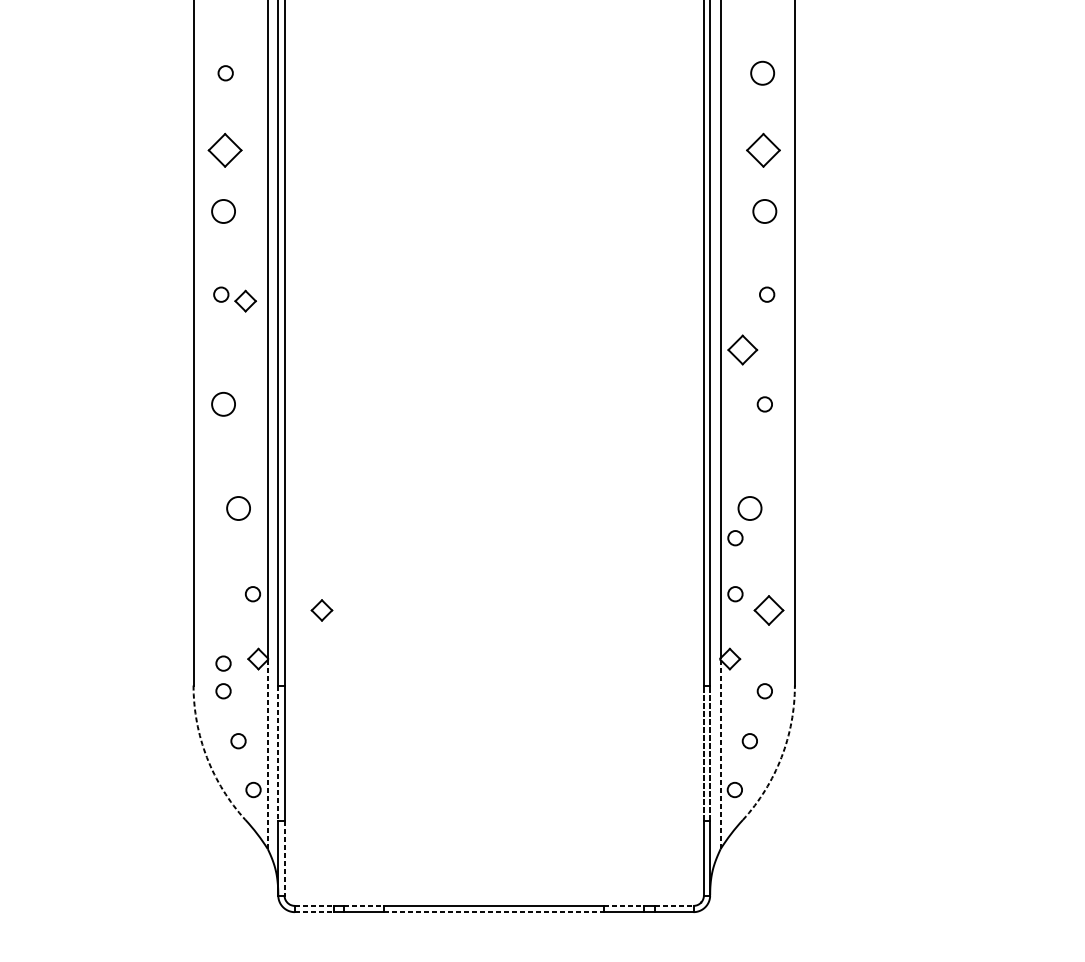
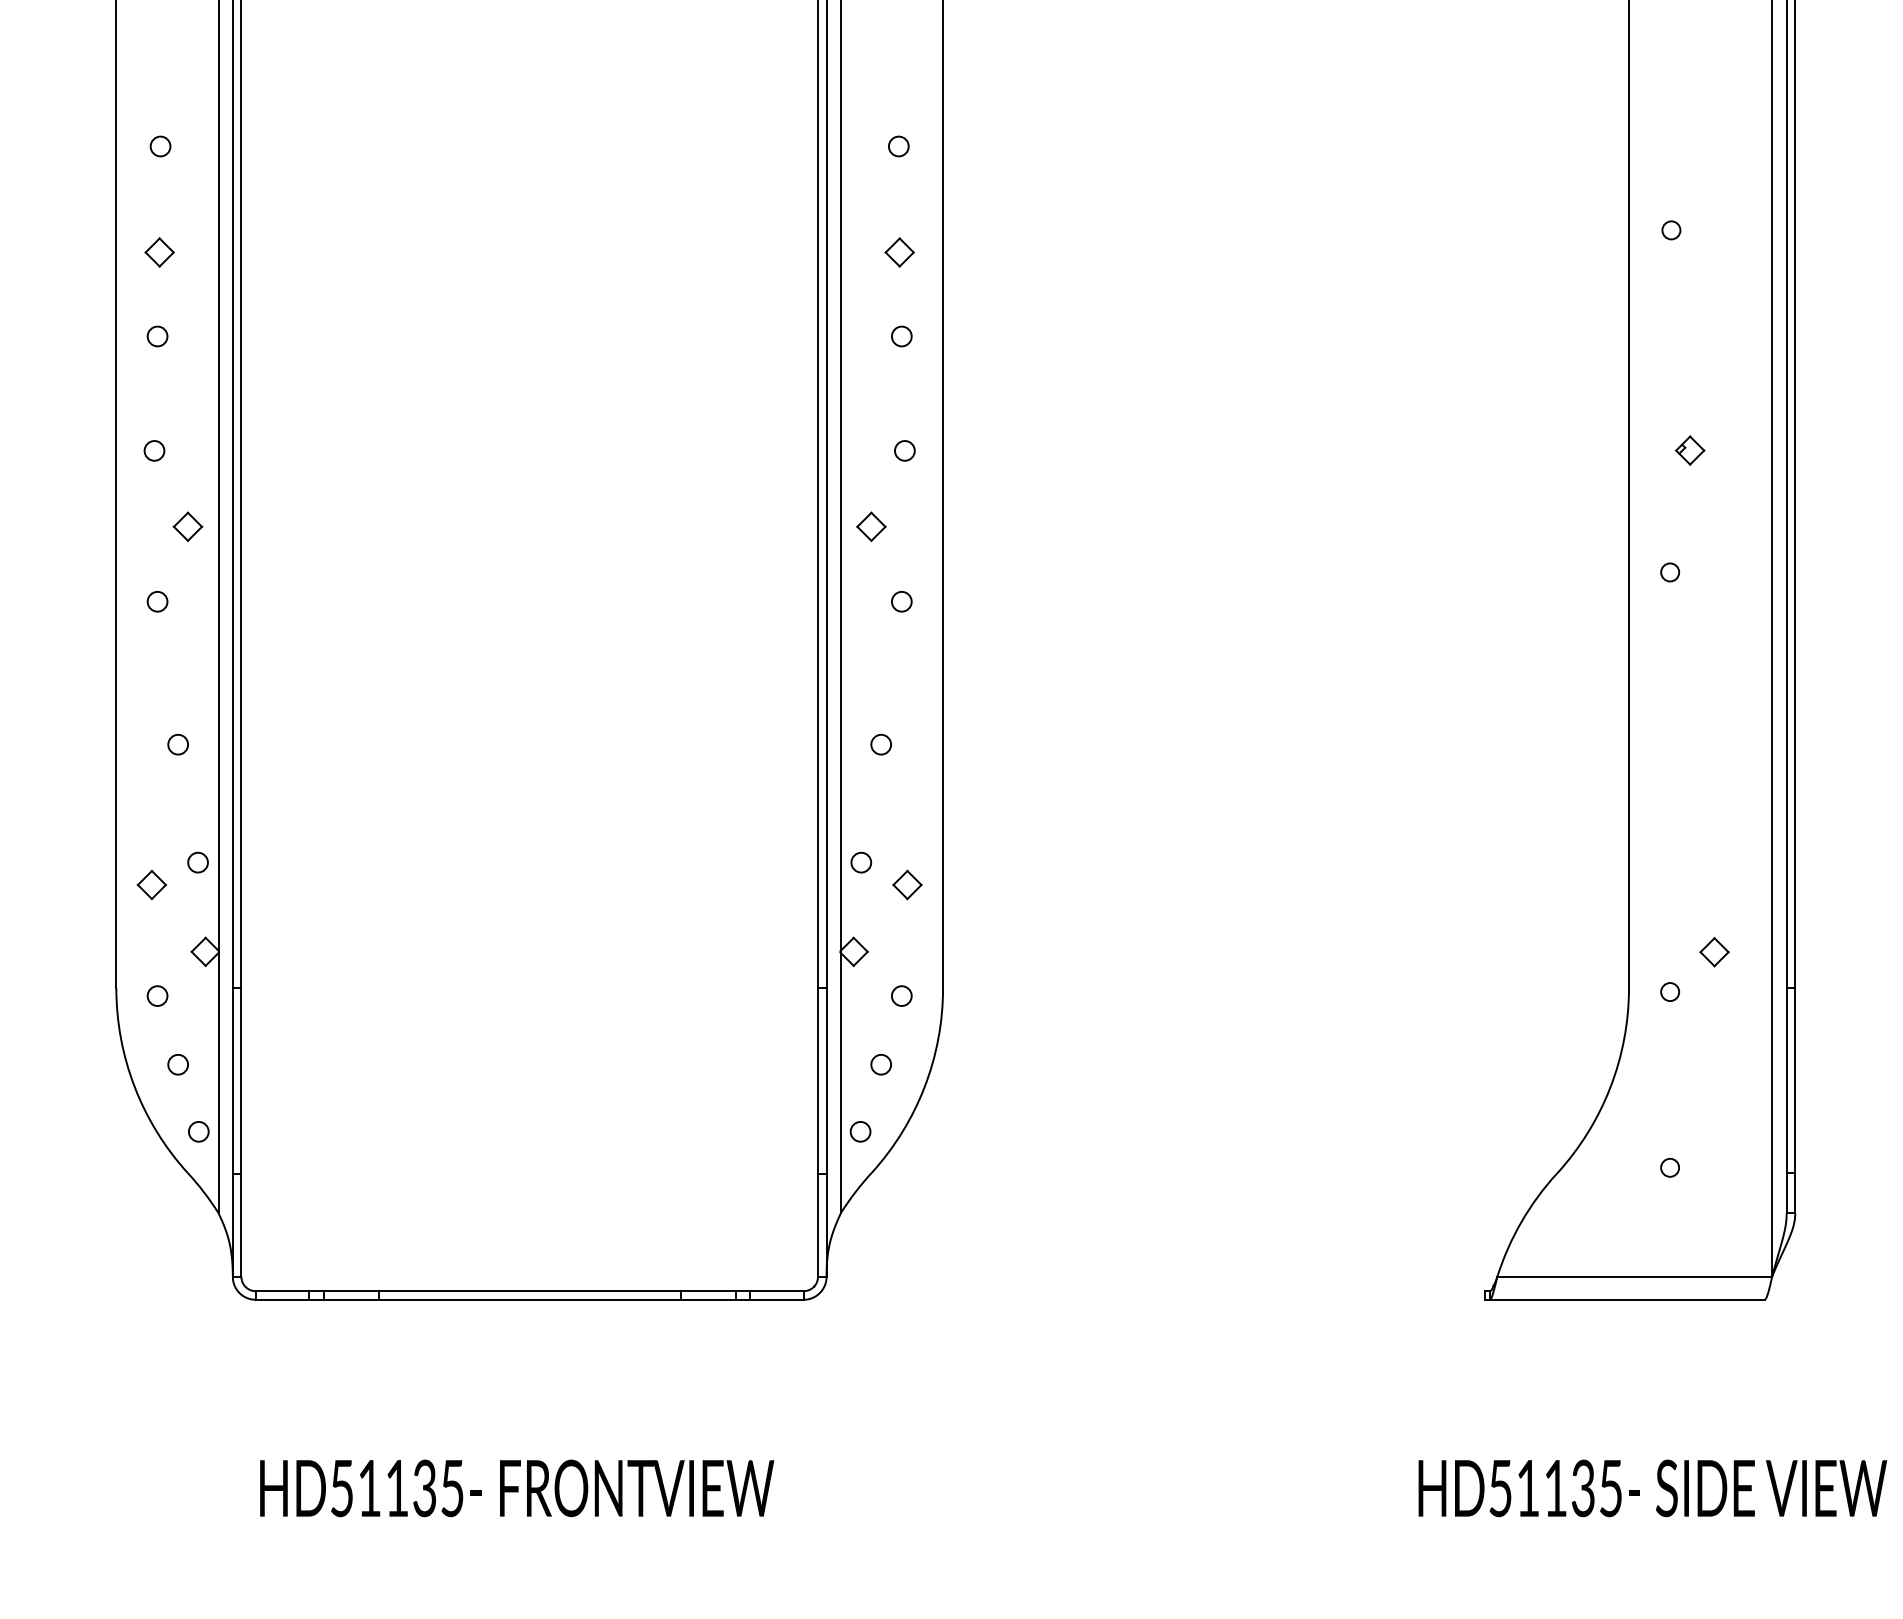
circle: (762, 73) -> (898, 146), size x0.62
part: (224, 150) -> (159, 252), size x0.62
part: (763, 150) -> (899, 252), size x0.62
circle: (223, 211) -> (157, 336), size x0.62
circle: (764, 211) -> (901, 336), size x0.62
part: (245, 300) -> (187, 526), moved
part: (742, 349) -> (871, 526), size x0.71
circle: (223, 404) -> (157, 601), size x0.62
circle: (238, 508) -> (177, 744), size x0.62
circle: (749, 508) -> (880, 744), size x0.62
circle: (735, 538) -> (861, 785), removed
part: (321, 610) -> (151, 884), moved
part: (769, 610) -> (907, 884), size x0.71
circle: (223, 663) -> (157, 957), removed
line: (278, 753) -> (232, 1081), dashed -> solid
line: (704, 753) -> (818, 1081), dashed -> solid
line: (710, 753) -> (826, 1081), dashed -> solid
line: (267, 754) -> (218, 1082), dashed -> solid
line: (720, 754) -> (840, 1083), dashed -> solid
arc: (206, 757) -> (134, 1087), dashed -> solid
arc: (781, 757) -> (924, 1087), dashed -> solid
line: (284, 858) -> (241, 1225), dashed -> solid
line: (314, 906) -> (282, 1291), dashed -> solid
line: (364, 906) -> (351, 1291), dashed -> solid
line: (624, 906) -> (708, 1291), dashed -> solid
line: (674, 906) -> (777, 1291), dashed -> solid
line: (314, 911) -> (282, 1299), dashed -> solid
line: (494, 911) -> (530, 1299), dashed -> solid

